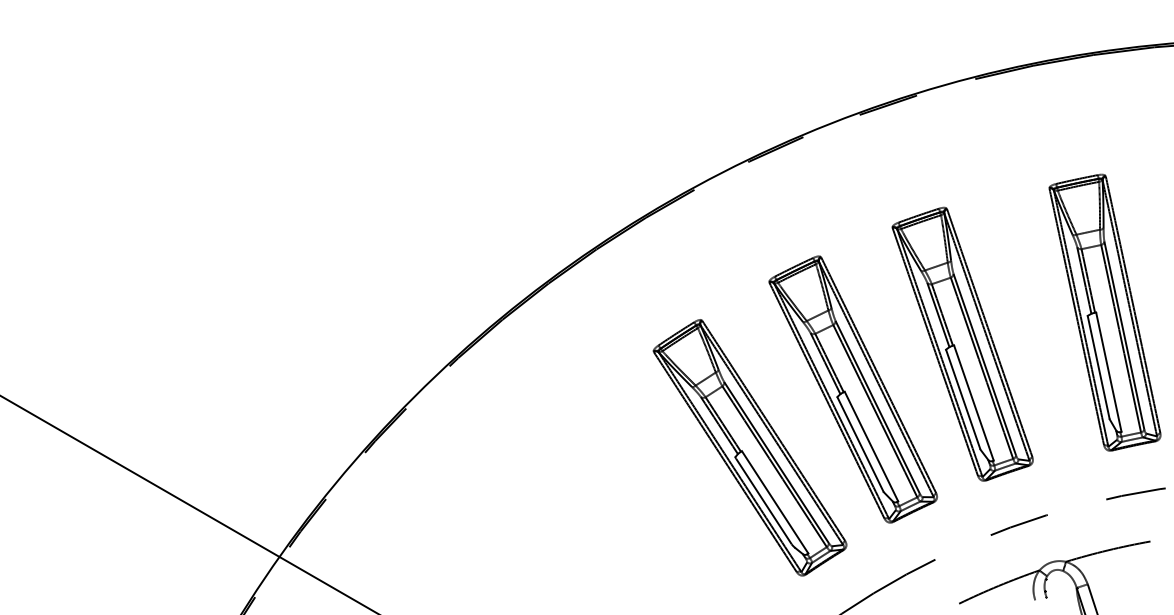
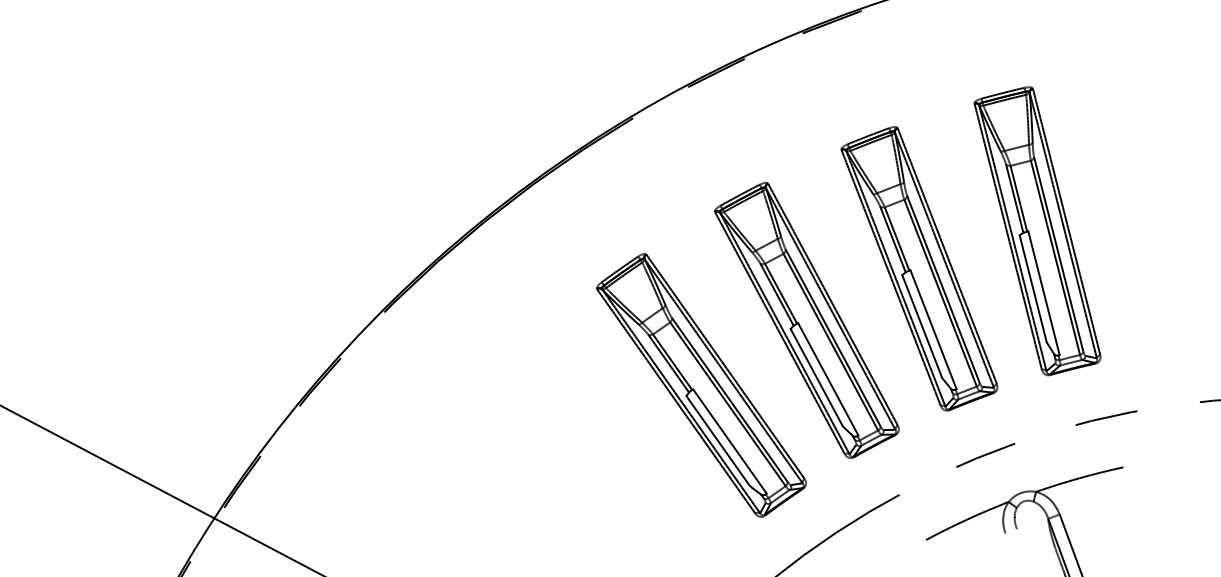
part: (1104, 312) -> (1037, 231), moved

